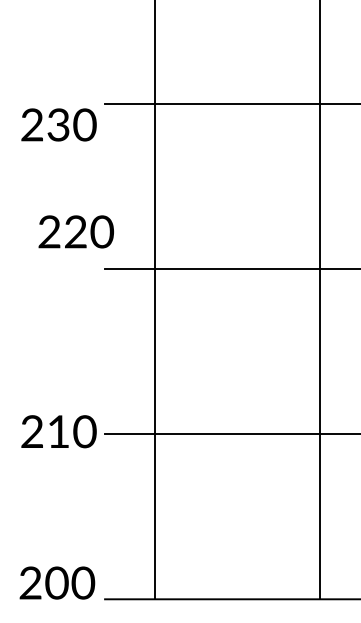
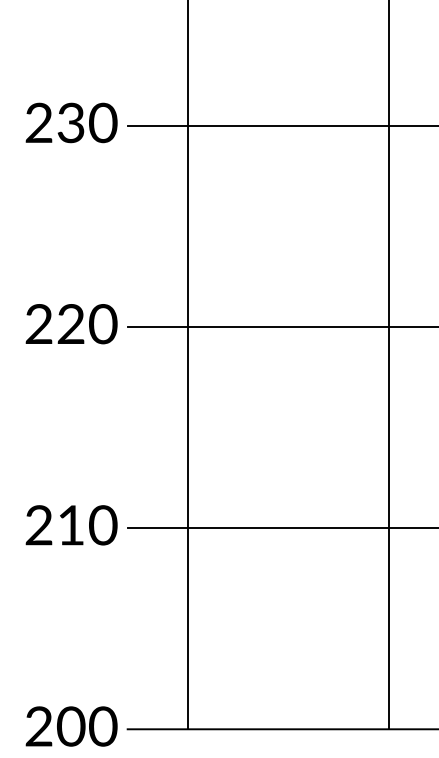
text: (58, 124) -> (71, 122), moved
text: (76, 232) -> (71, 324), moved
text: (57, 583) -> (71, 726), moved

